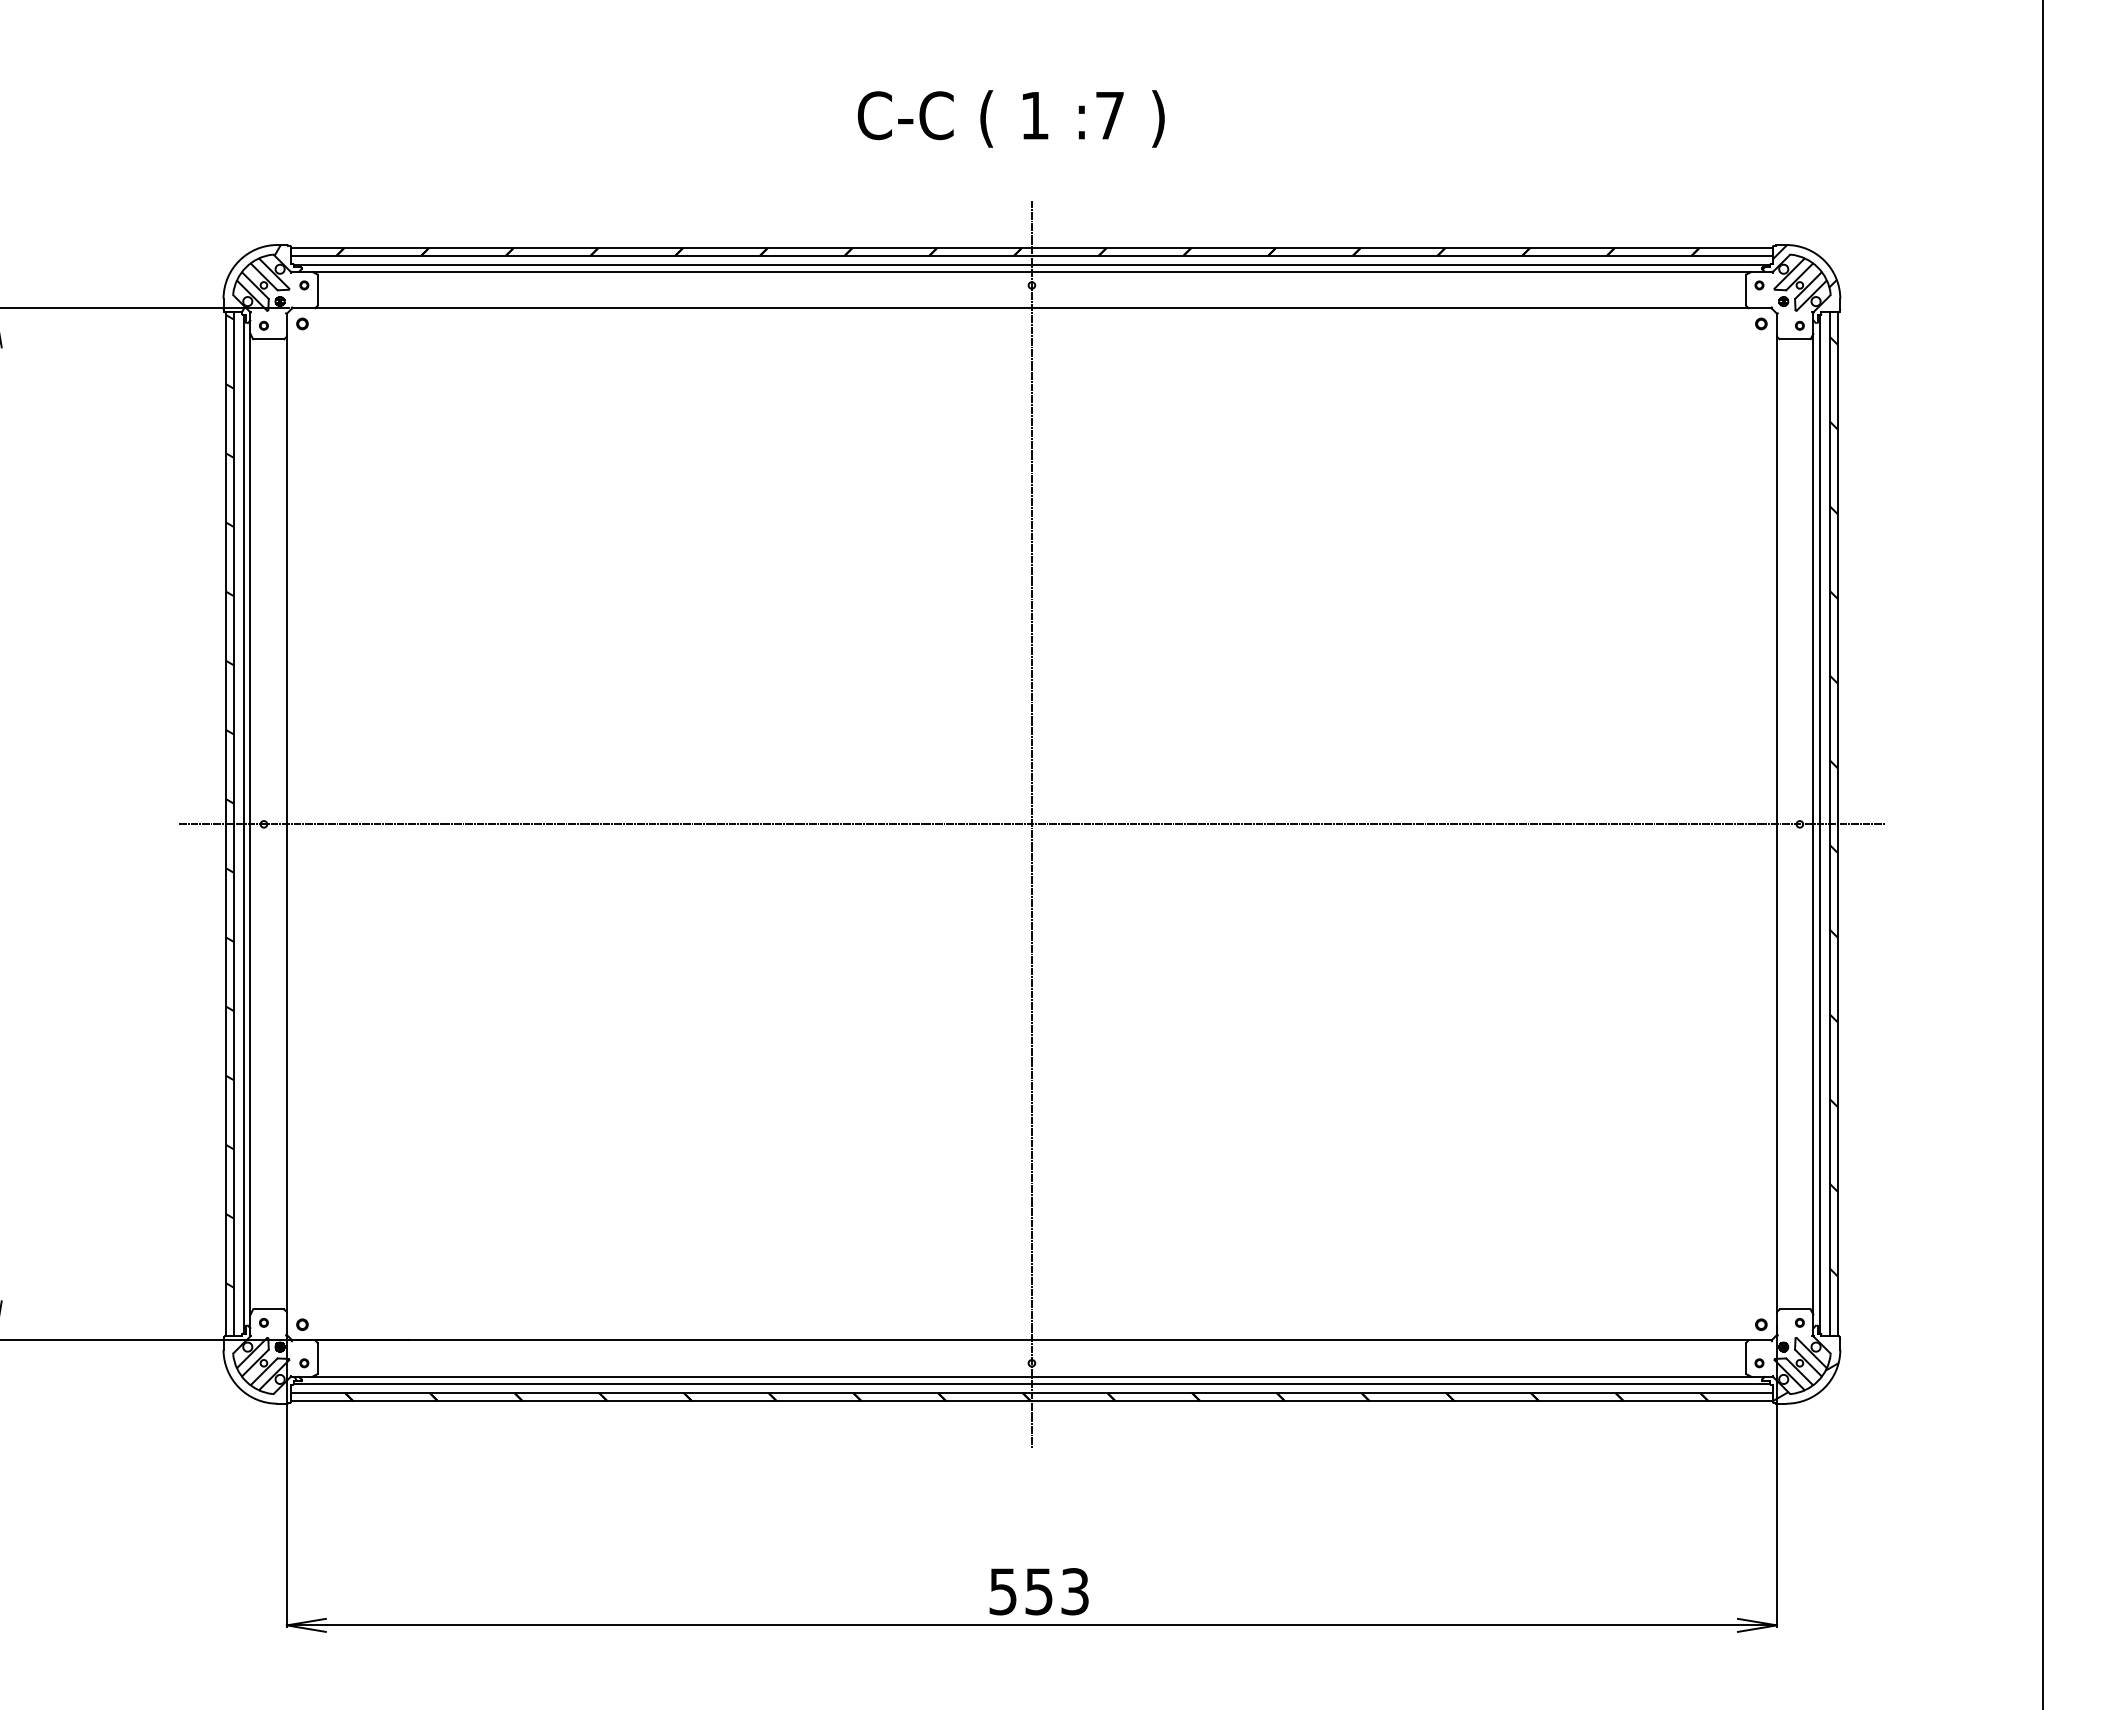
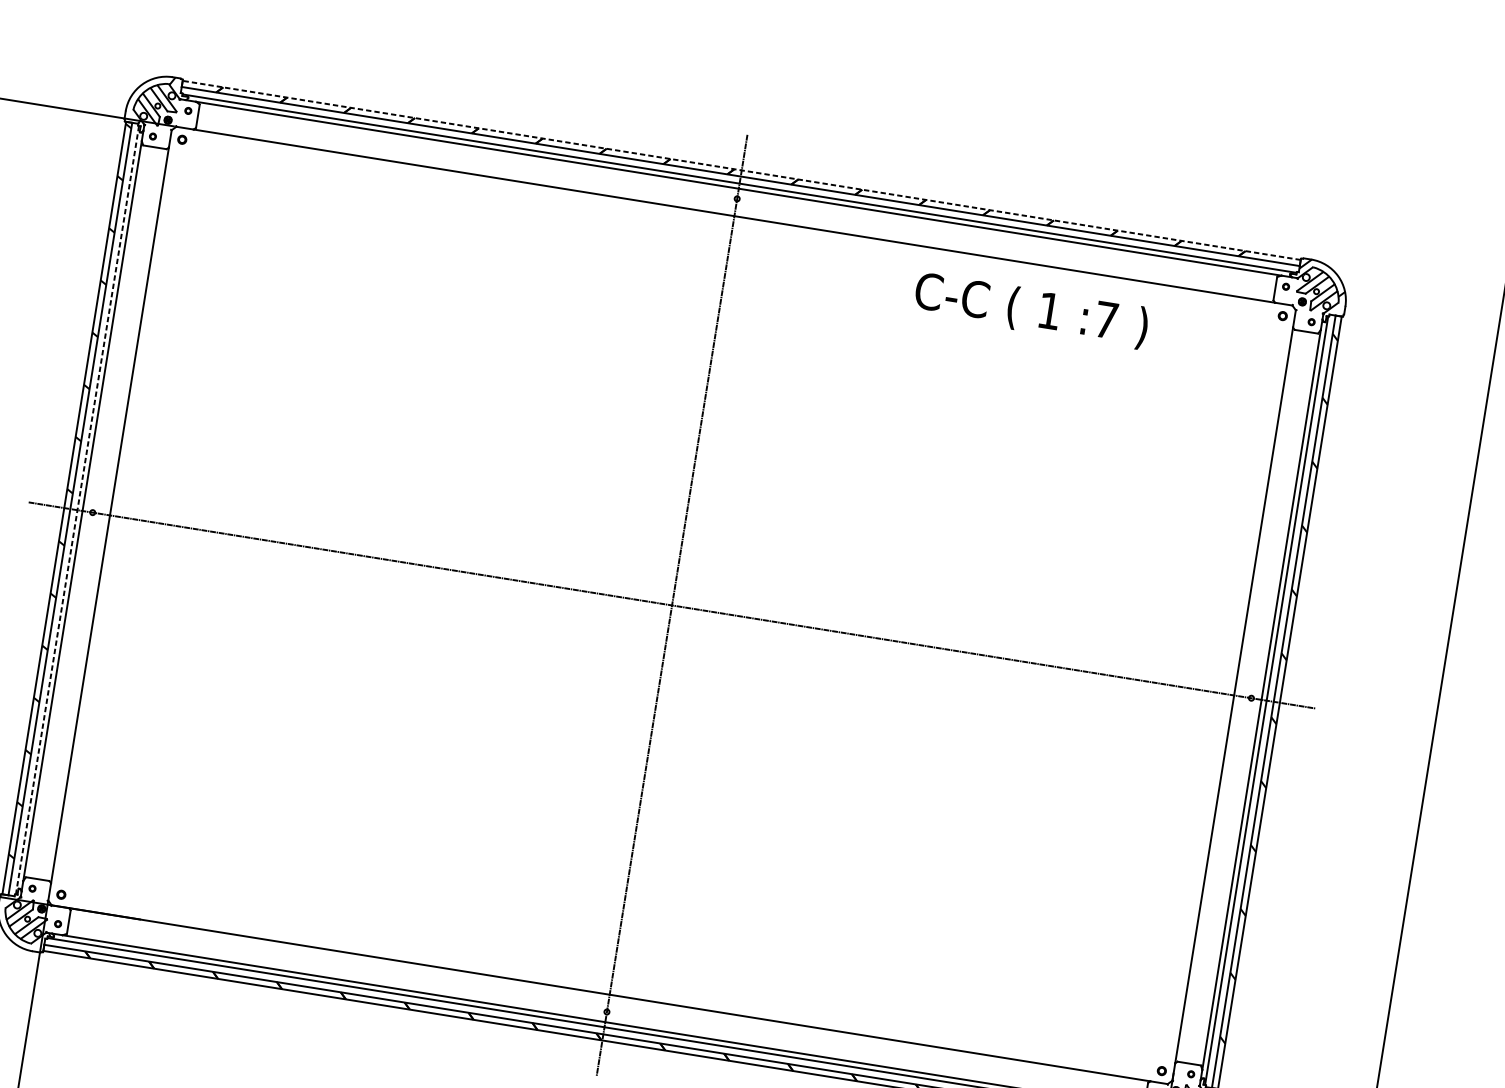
text: (1010, 118) -> (1030, 310), moved
line: (1031, 247) -> (741, 170), solid -> dashed
line: (243, 824) -> (77, 510), solid -> dashed

